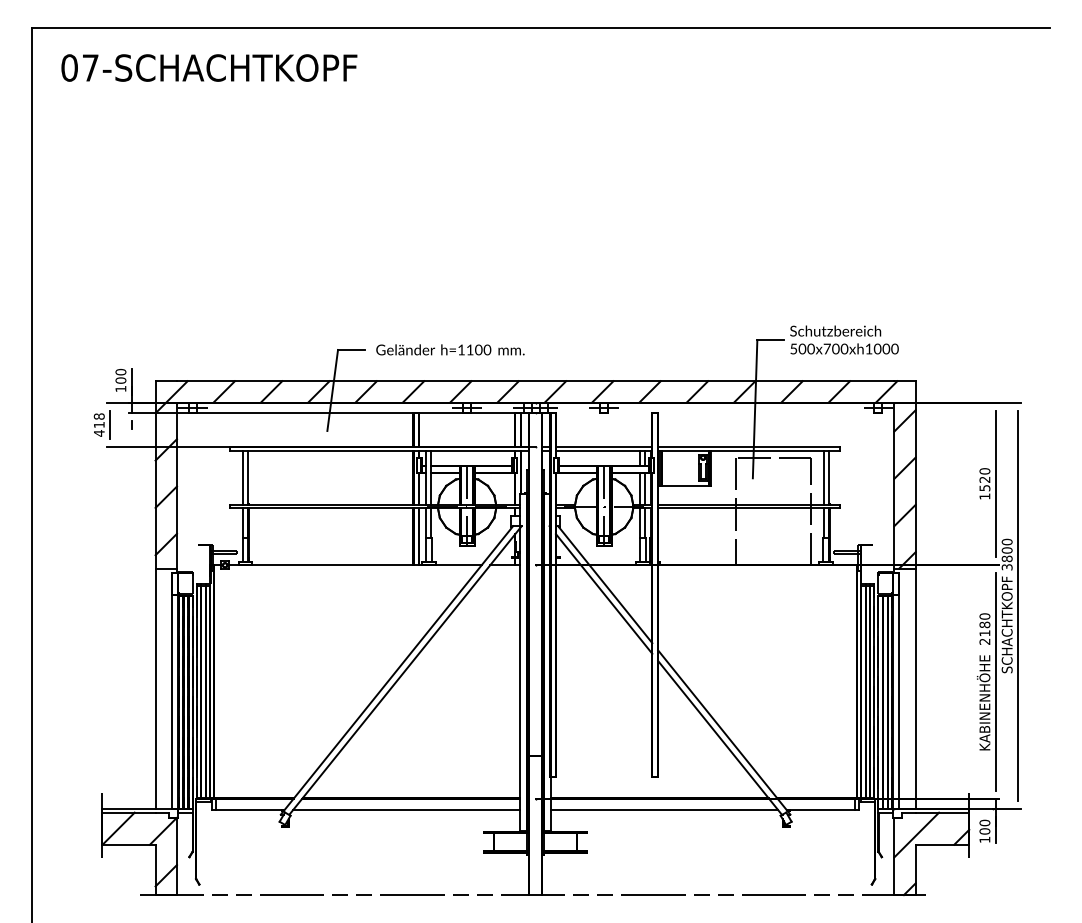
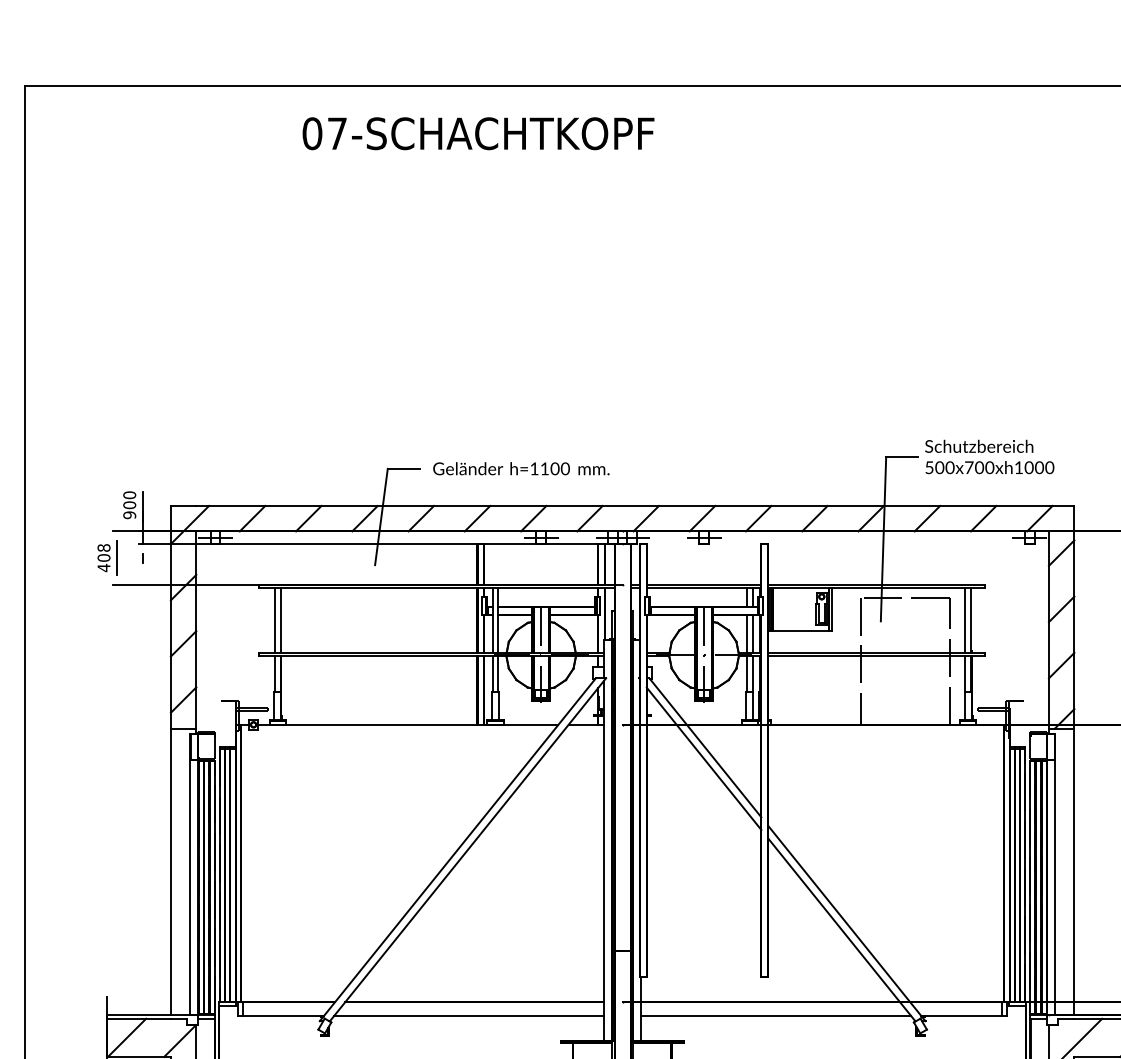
text: (209, 67) -> (478, 133), moved
text: (120, 388) -> (129, 514), 100 -> 900
text: (98, 424) -> (103, 557), 418 -> 408

